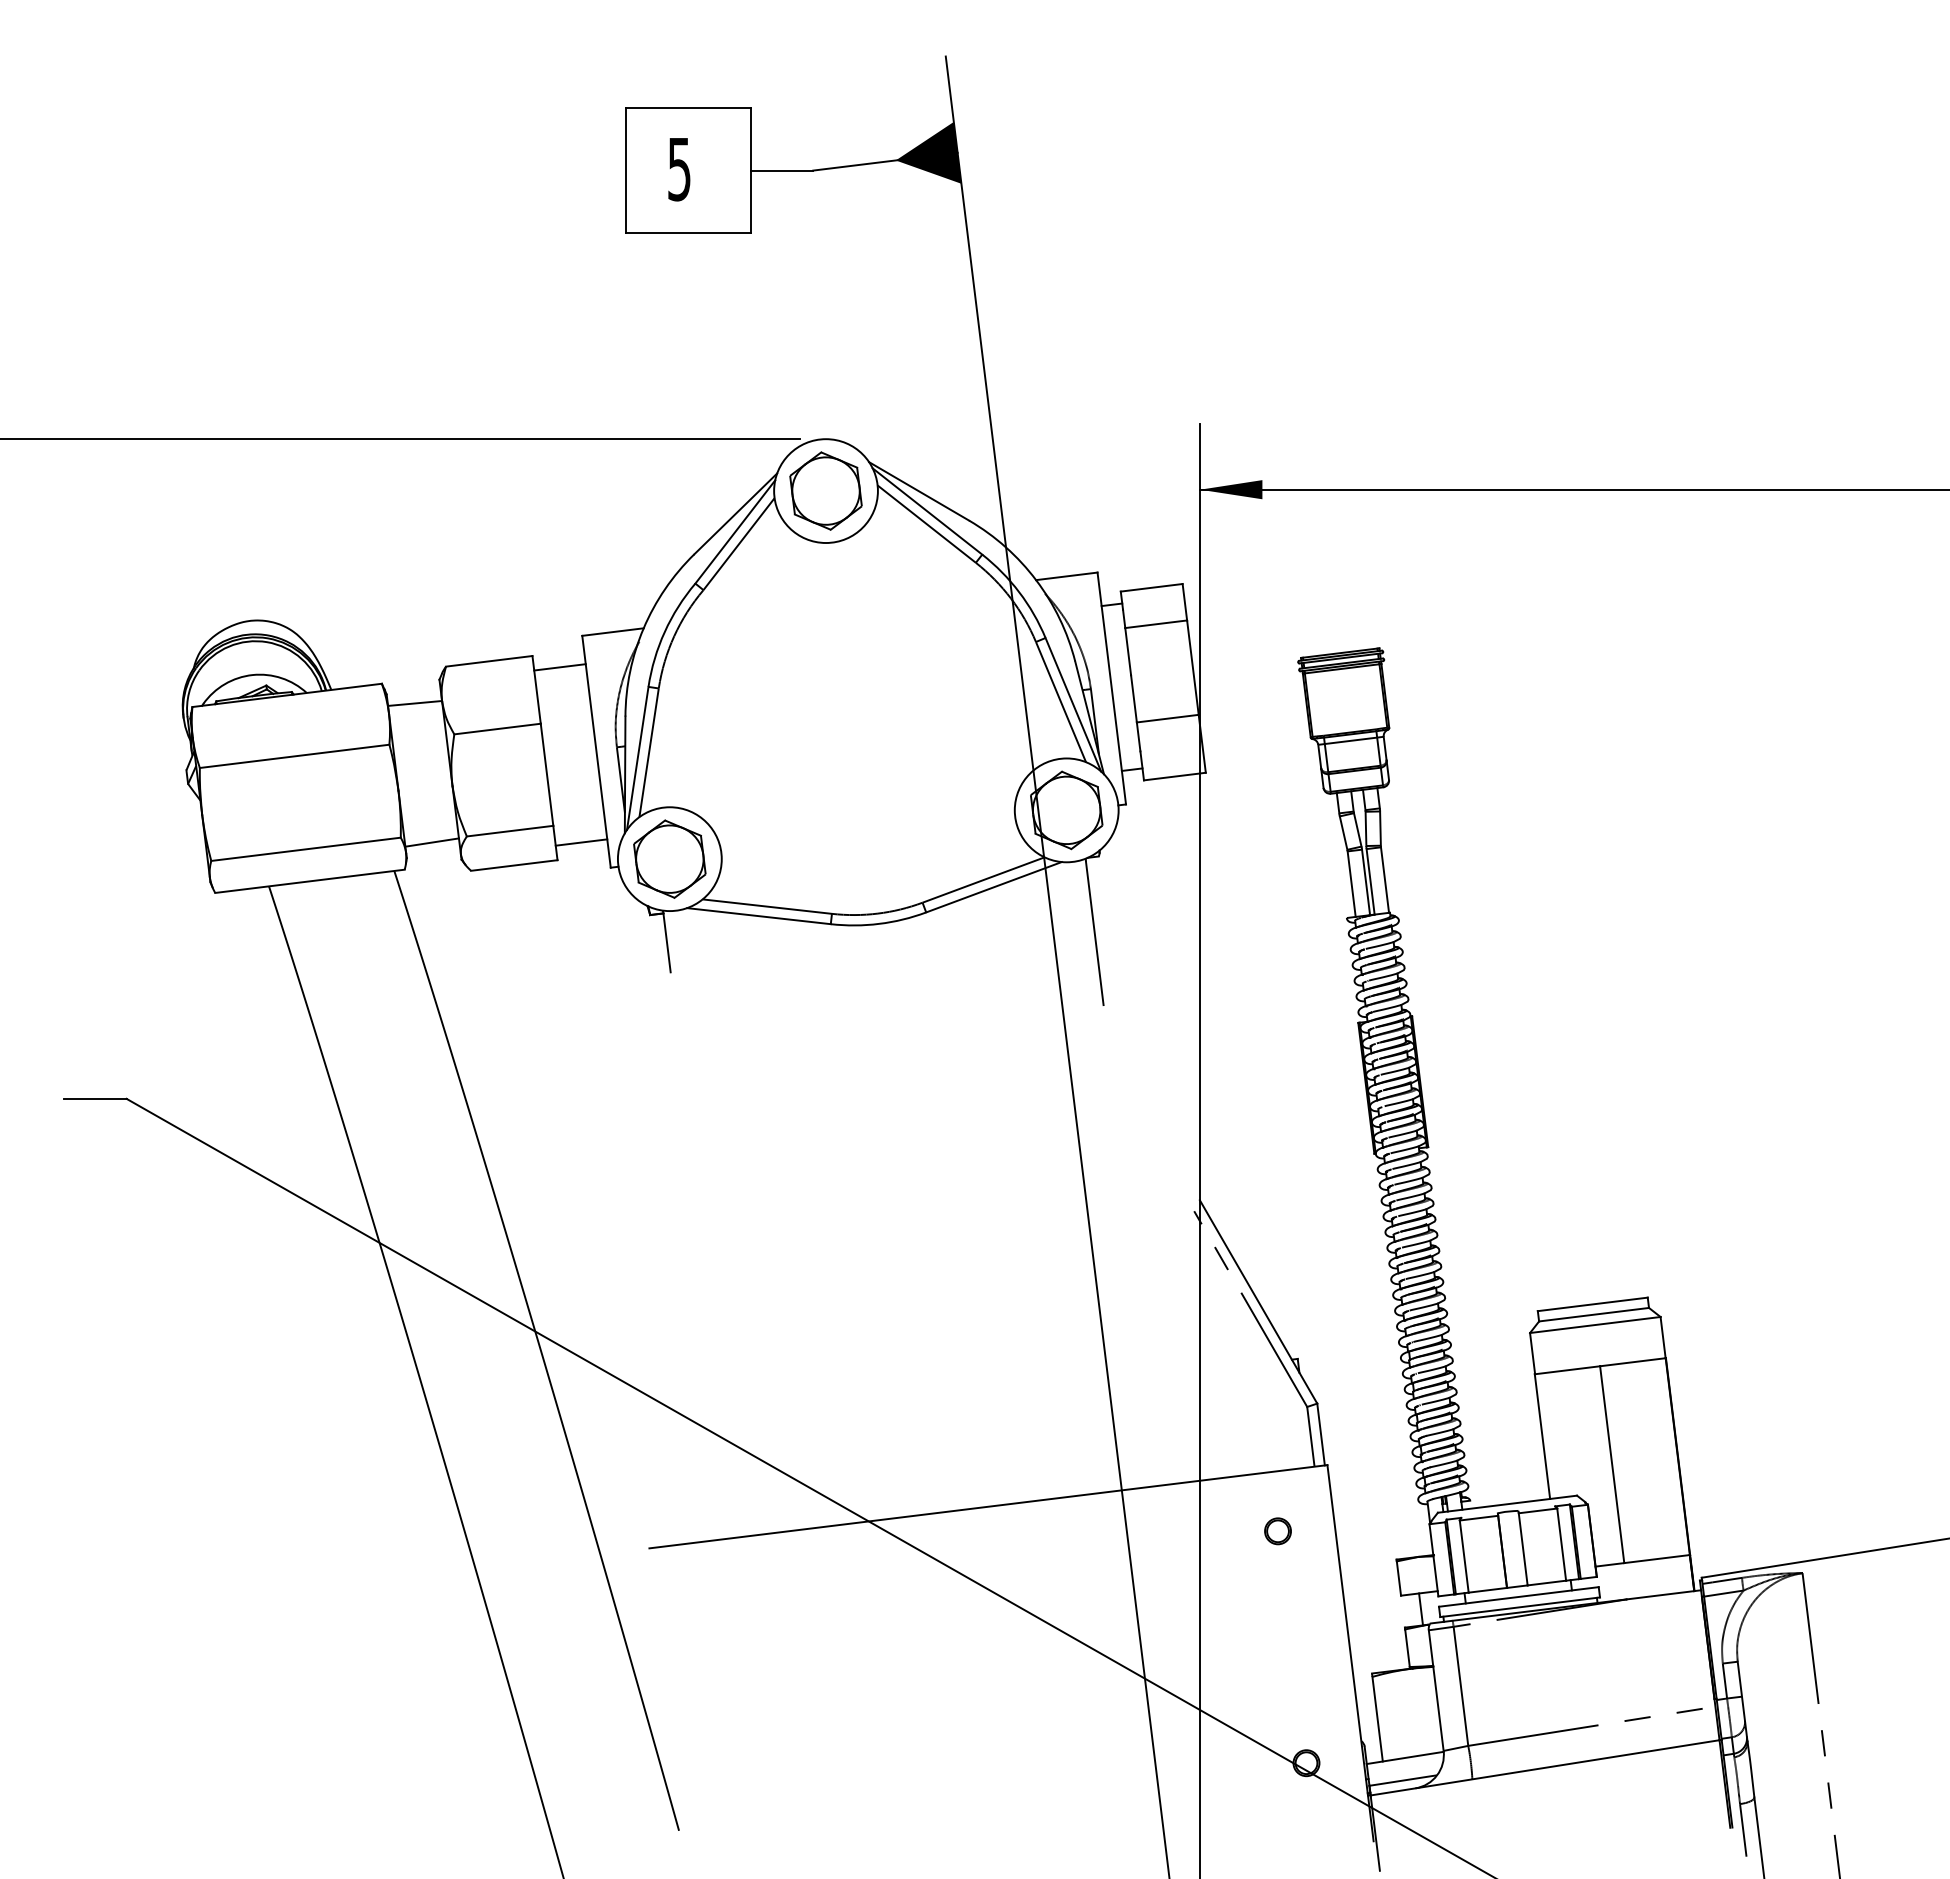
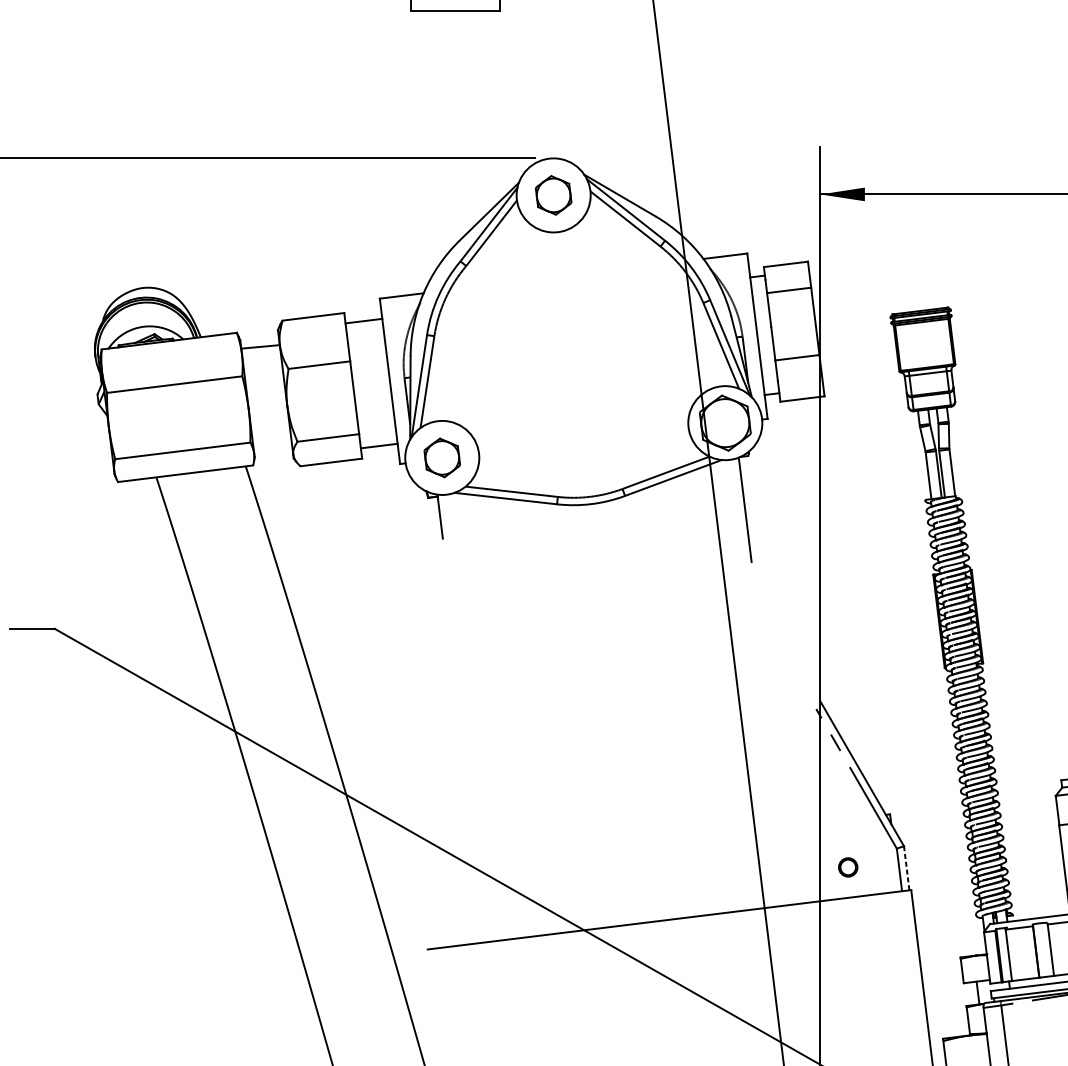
part: (825, 490) -> (553, 195), size x0.7
line: (431, 842) -> (272, 446), removed
part: (669, 858) -> (442, 457), size x0.7
line: (1321, 1435) -> (907, 868), solid -> dashed
part: (1277, 1531) -> (847, 867), moved

